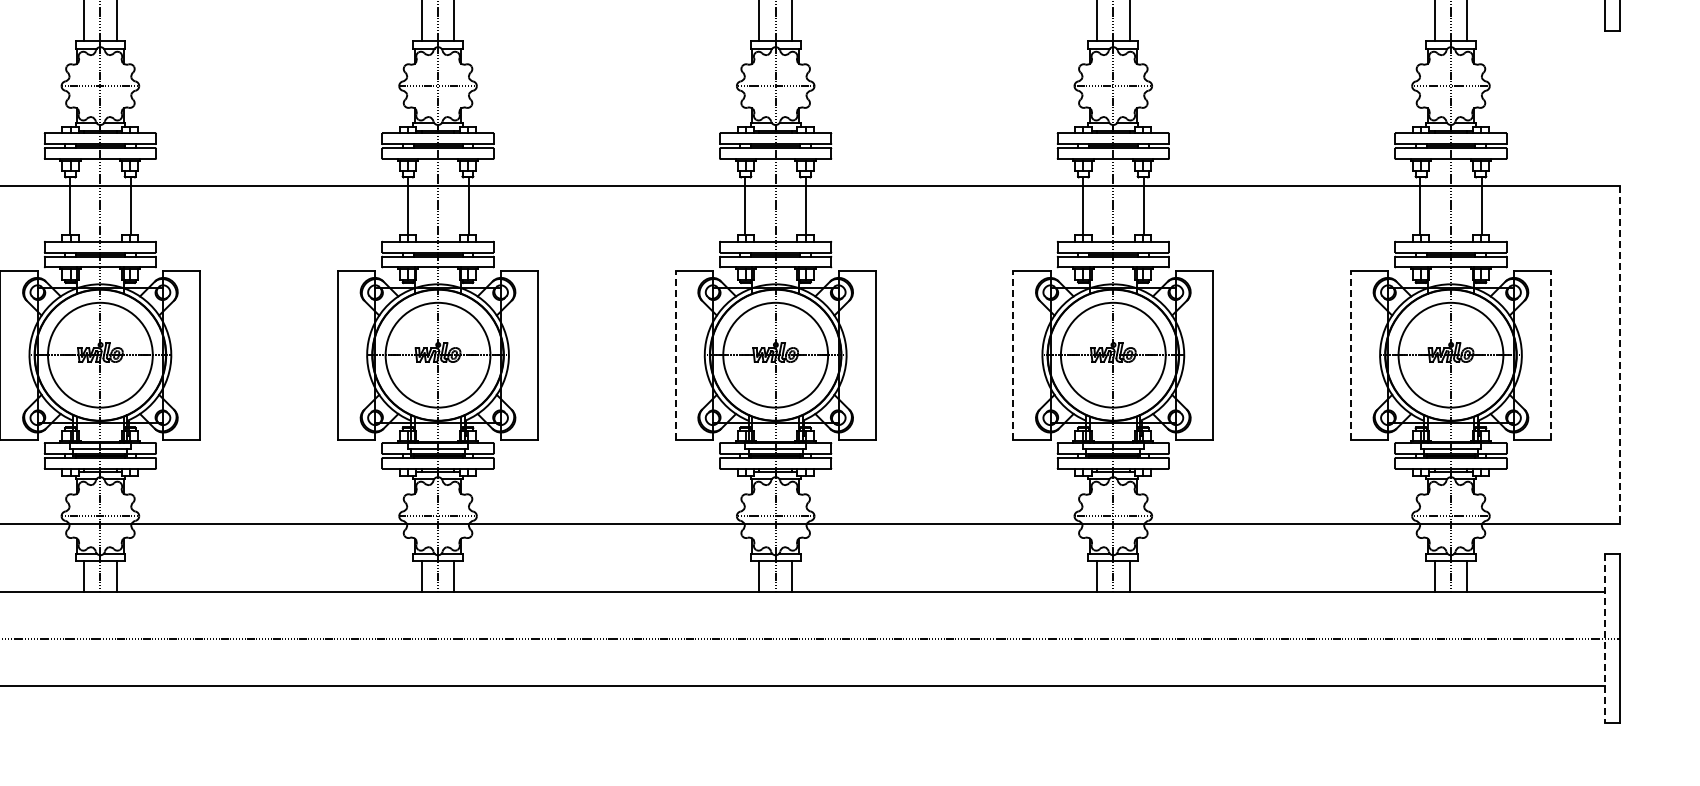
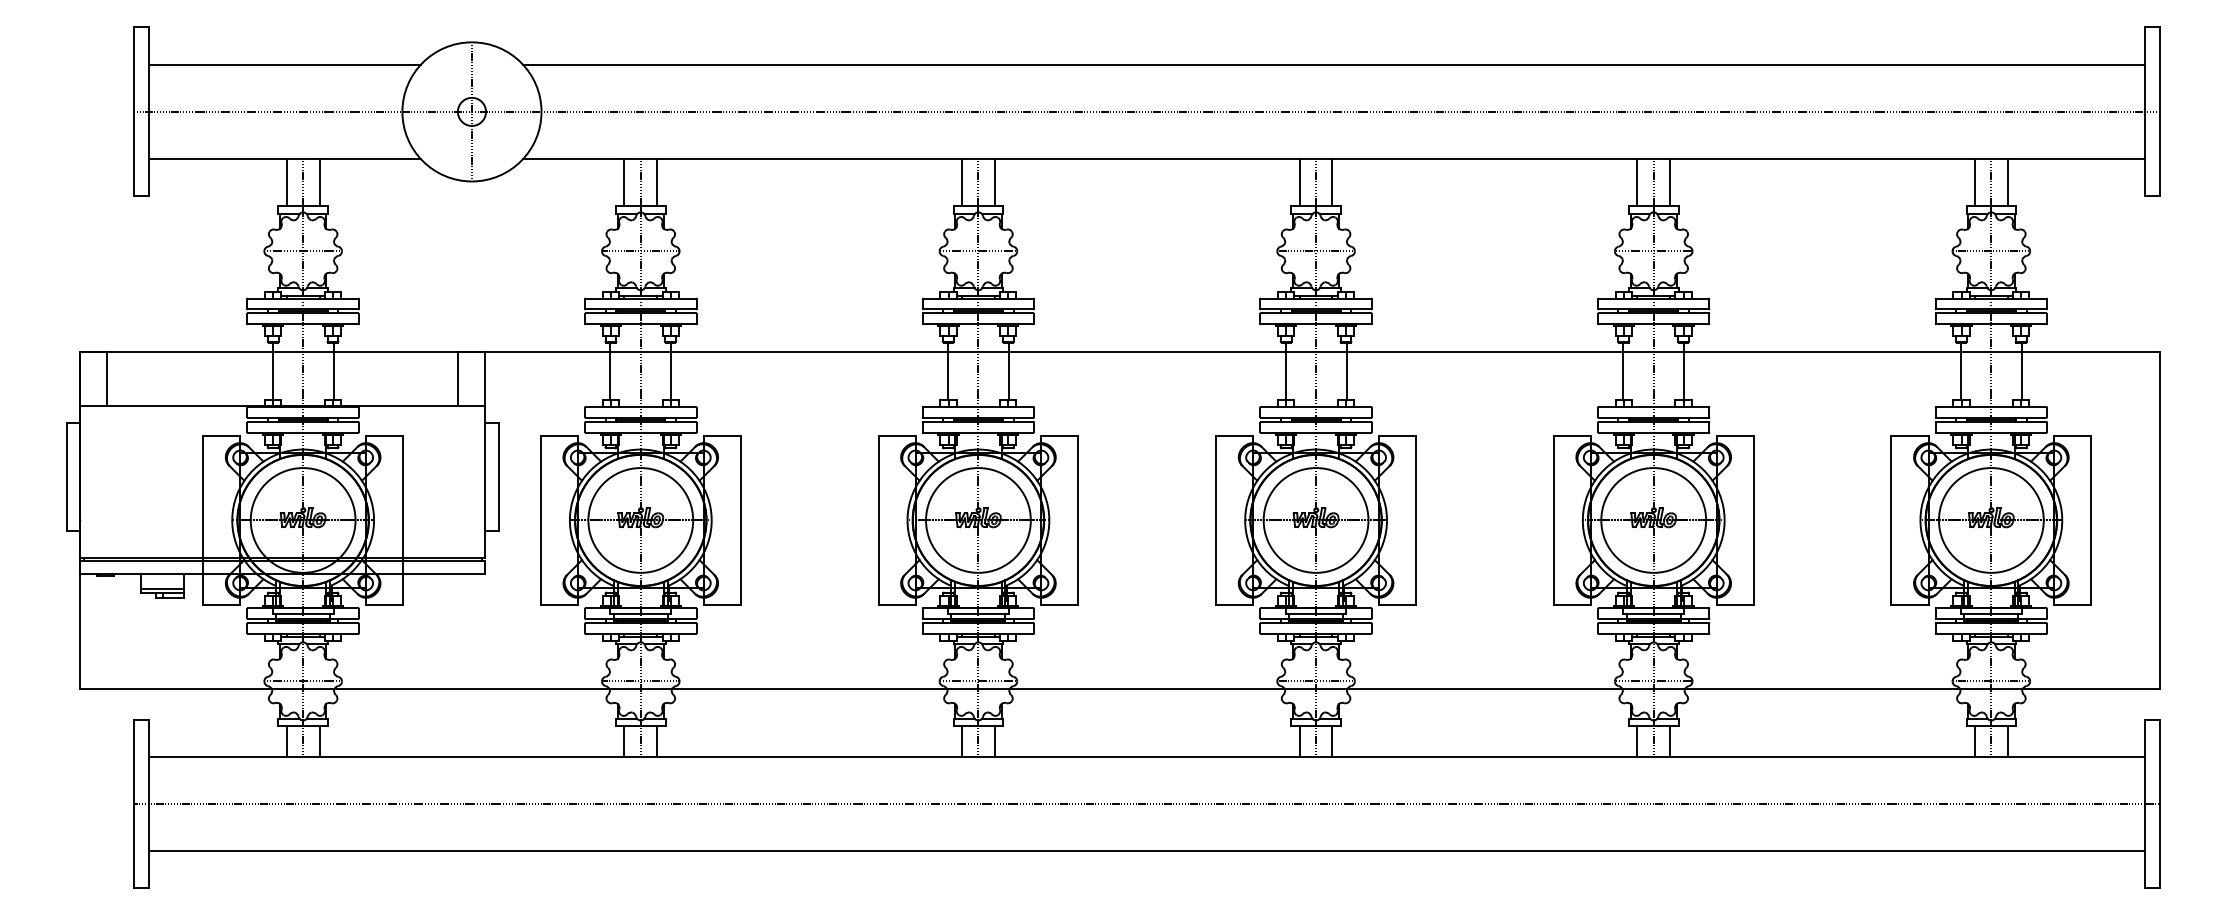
line: (676, 354) -> (1216, 519), dashed -> solid
line: (1013, 354) -> (1553, 519), dashed -> solid
line: (1351, 354) -> (1891, 519), dashed -> solid
line: (1551, 354) -> (2091, 519), dashed -> solid
line: (1620, 355) -> (2160, 520), dashed -> solid
line: (1605, 639) -> (2145, 804), dashed -> solid

